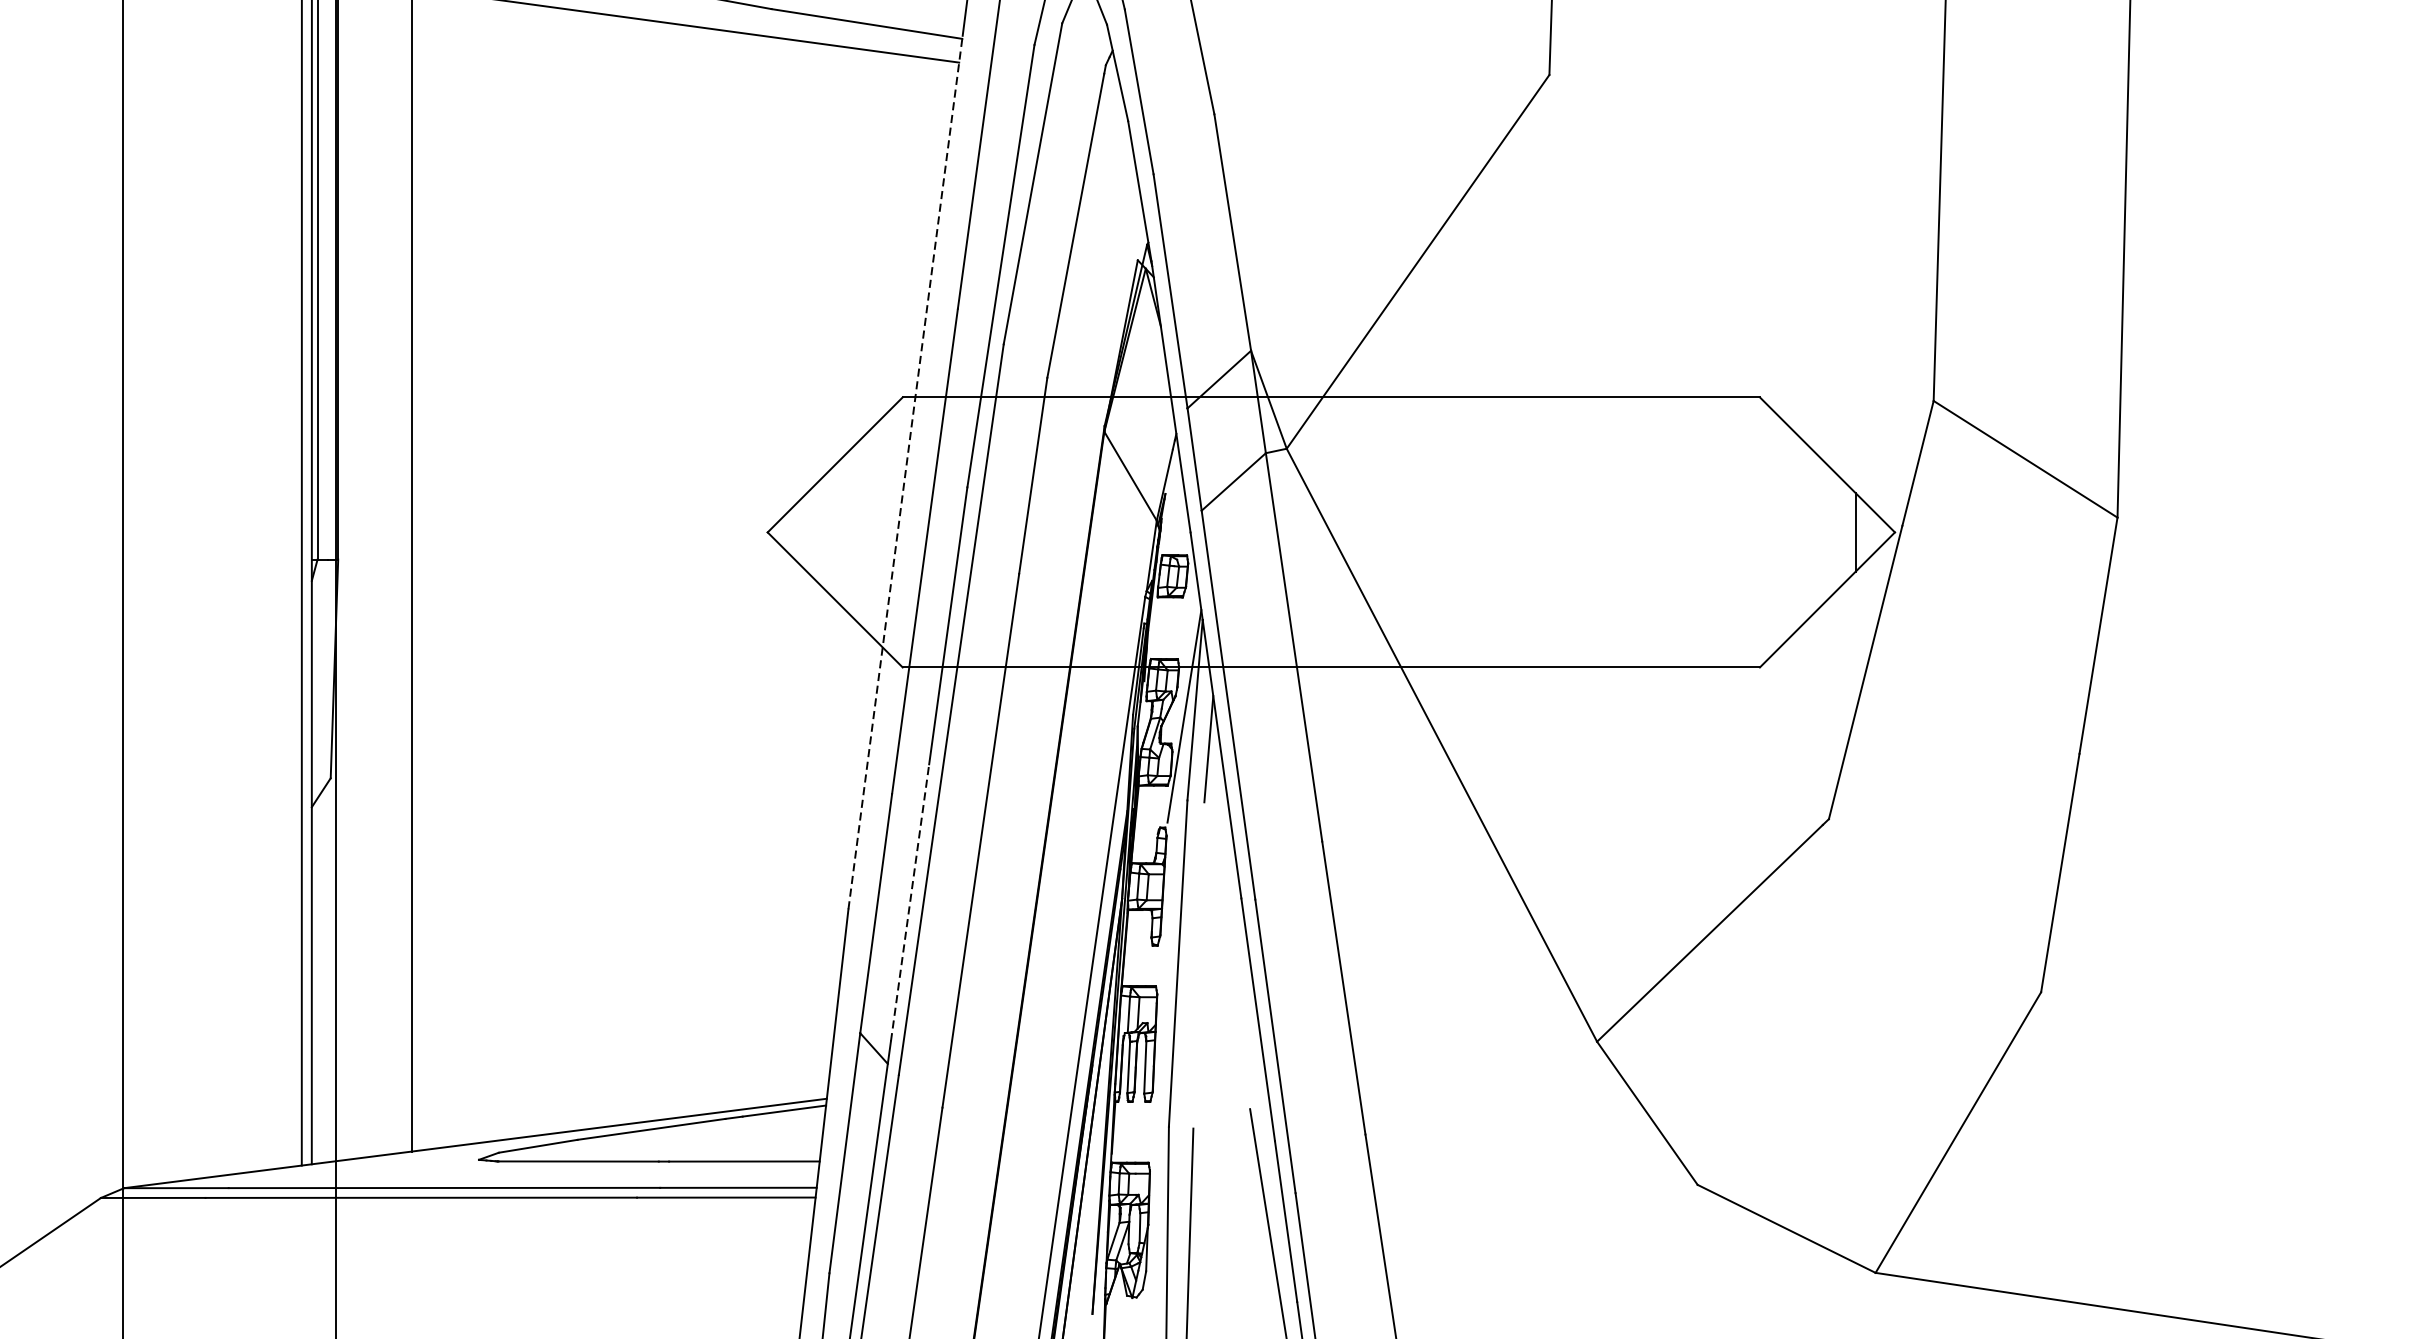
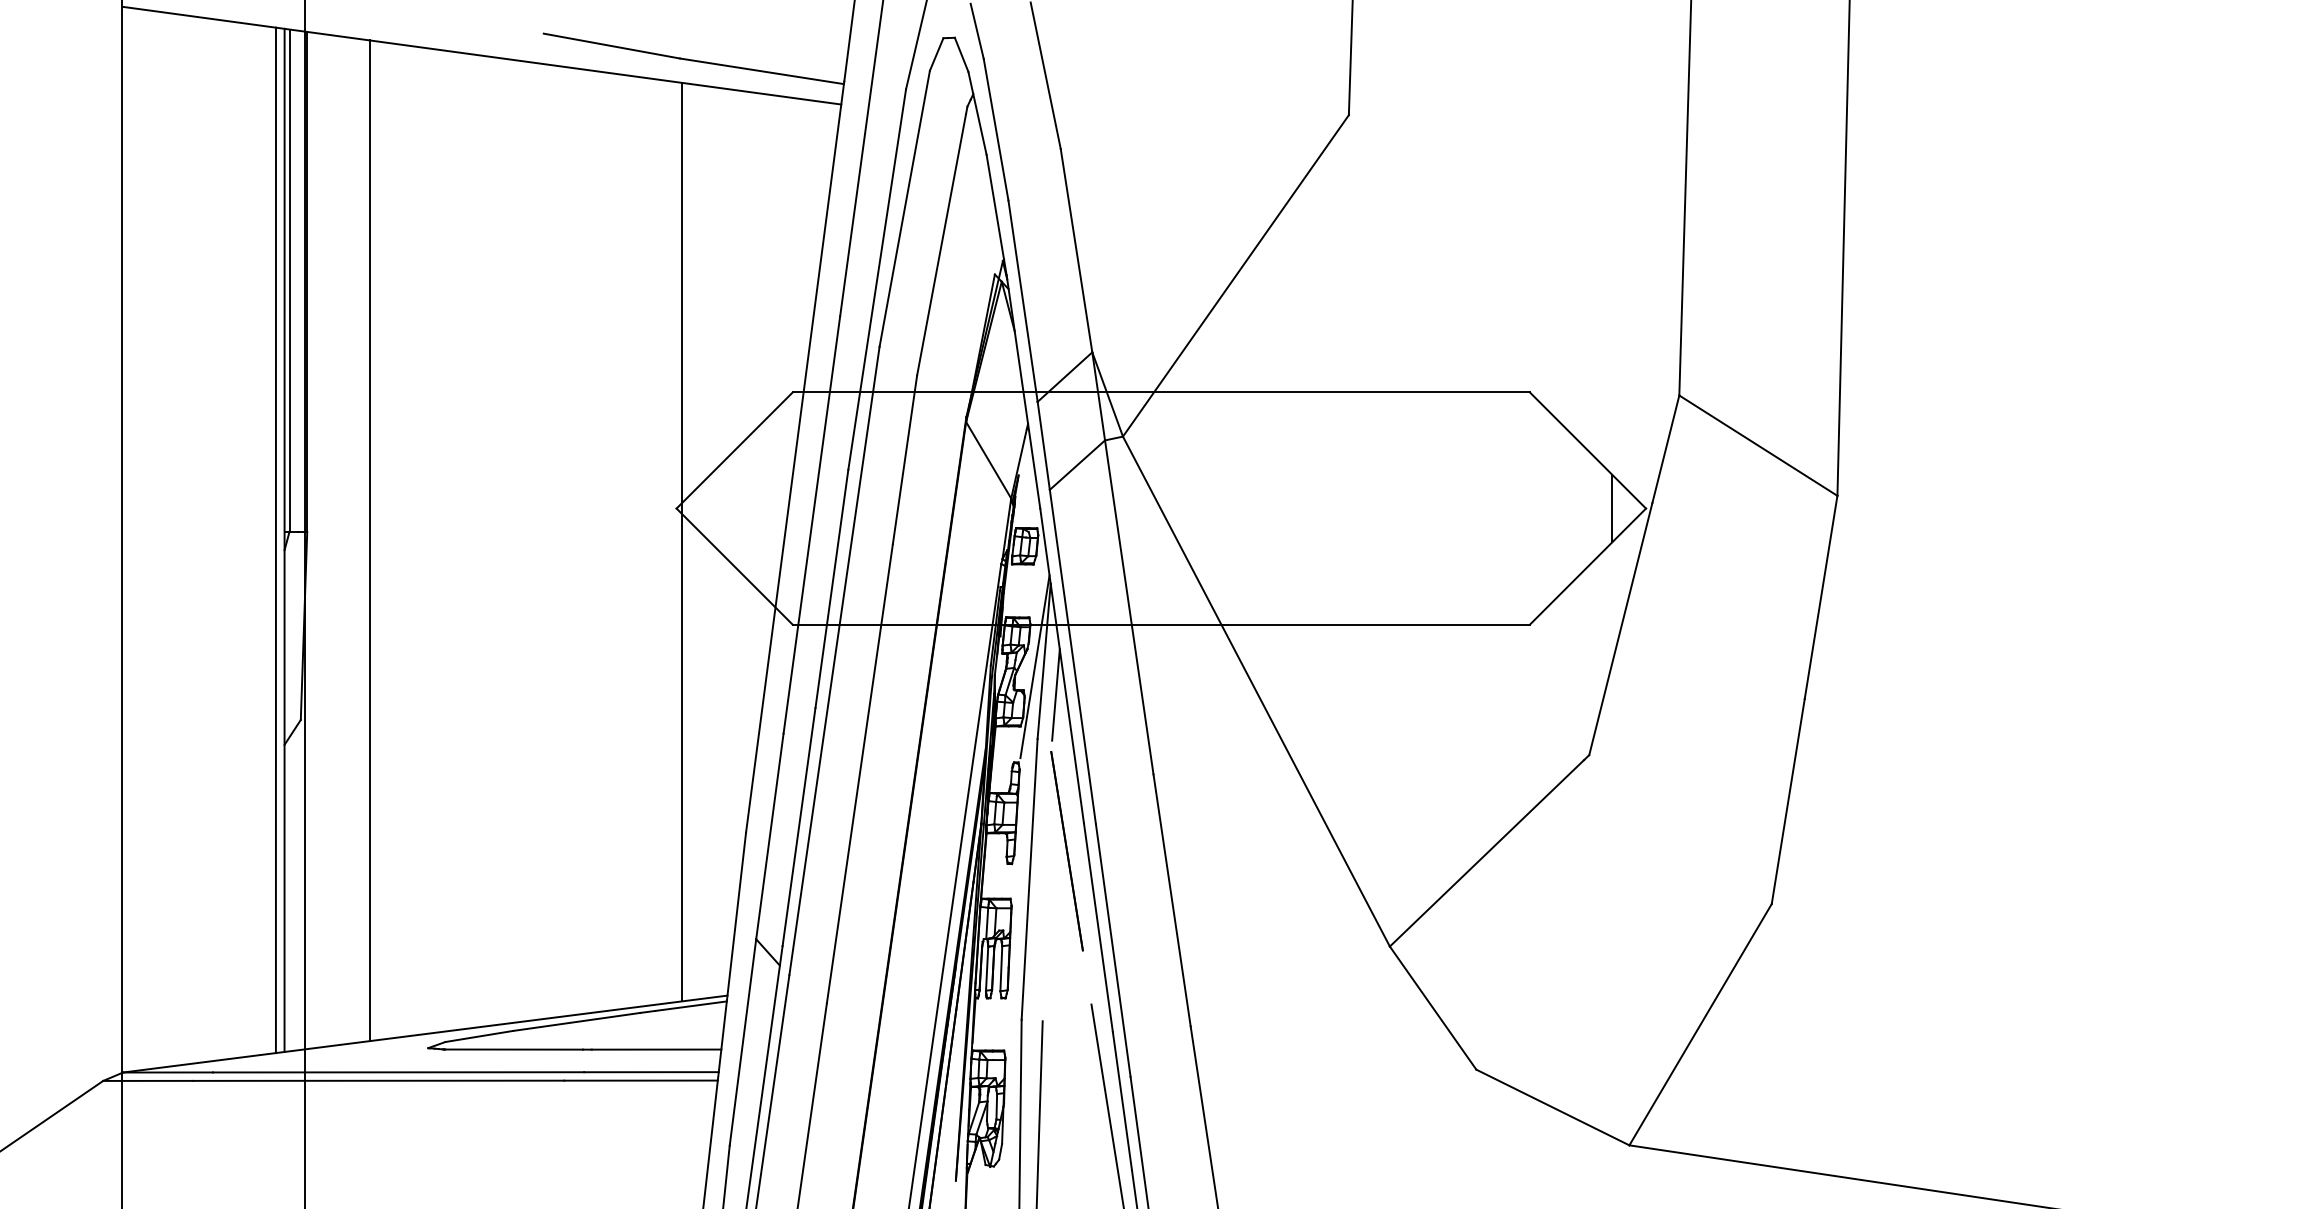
line: (905, 473) -> (795, 457), dashed -> solid
line: (774, 570) -> (682, 541), added
line: (910, 902) -> (799, 826), dashed -> solid
line: (1221, 931) -> (1066, 851), added

